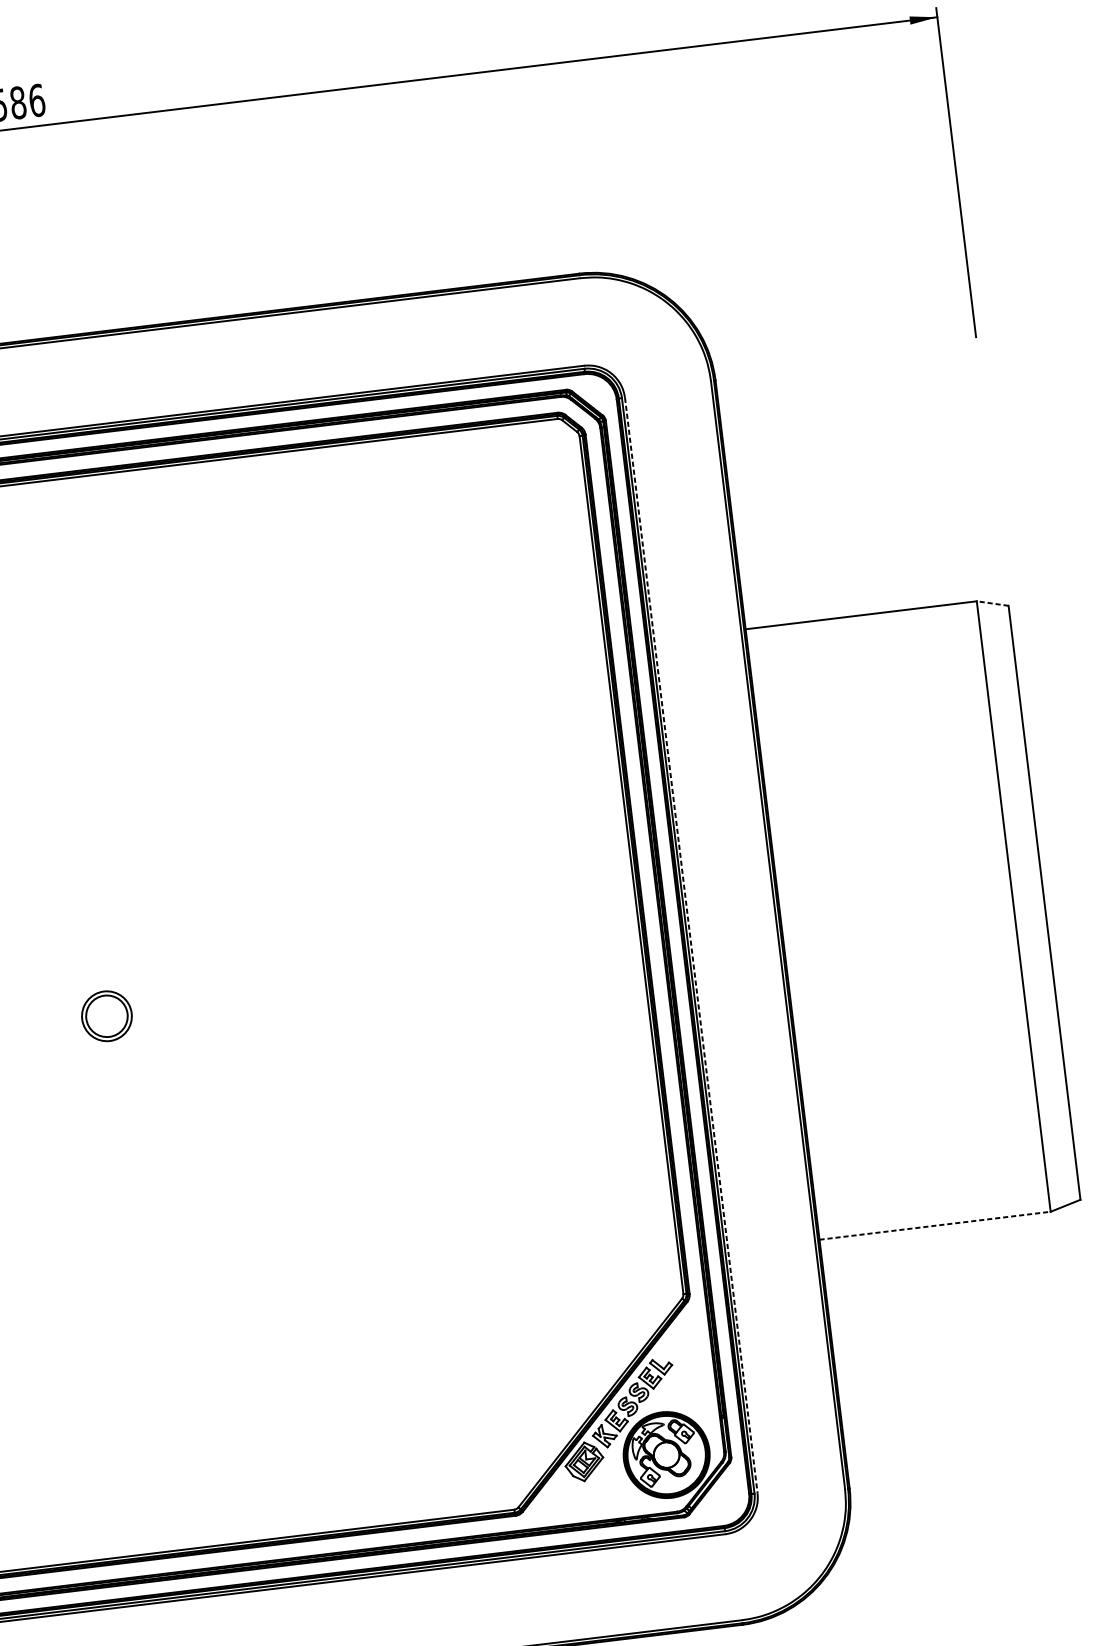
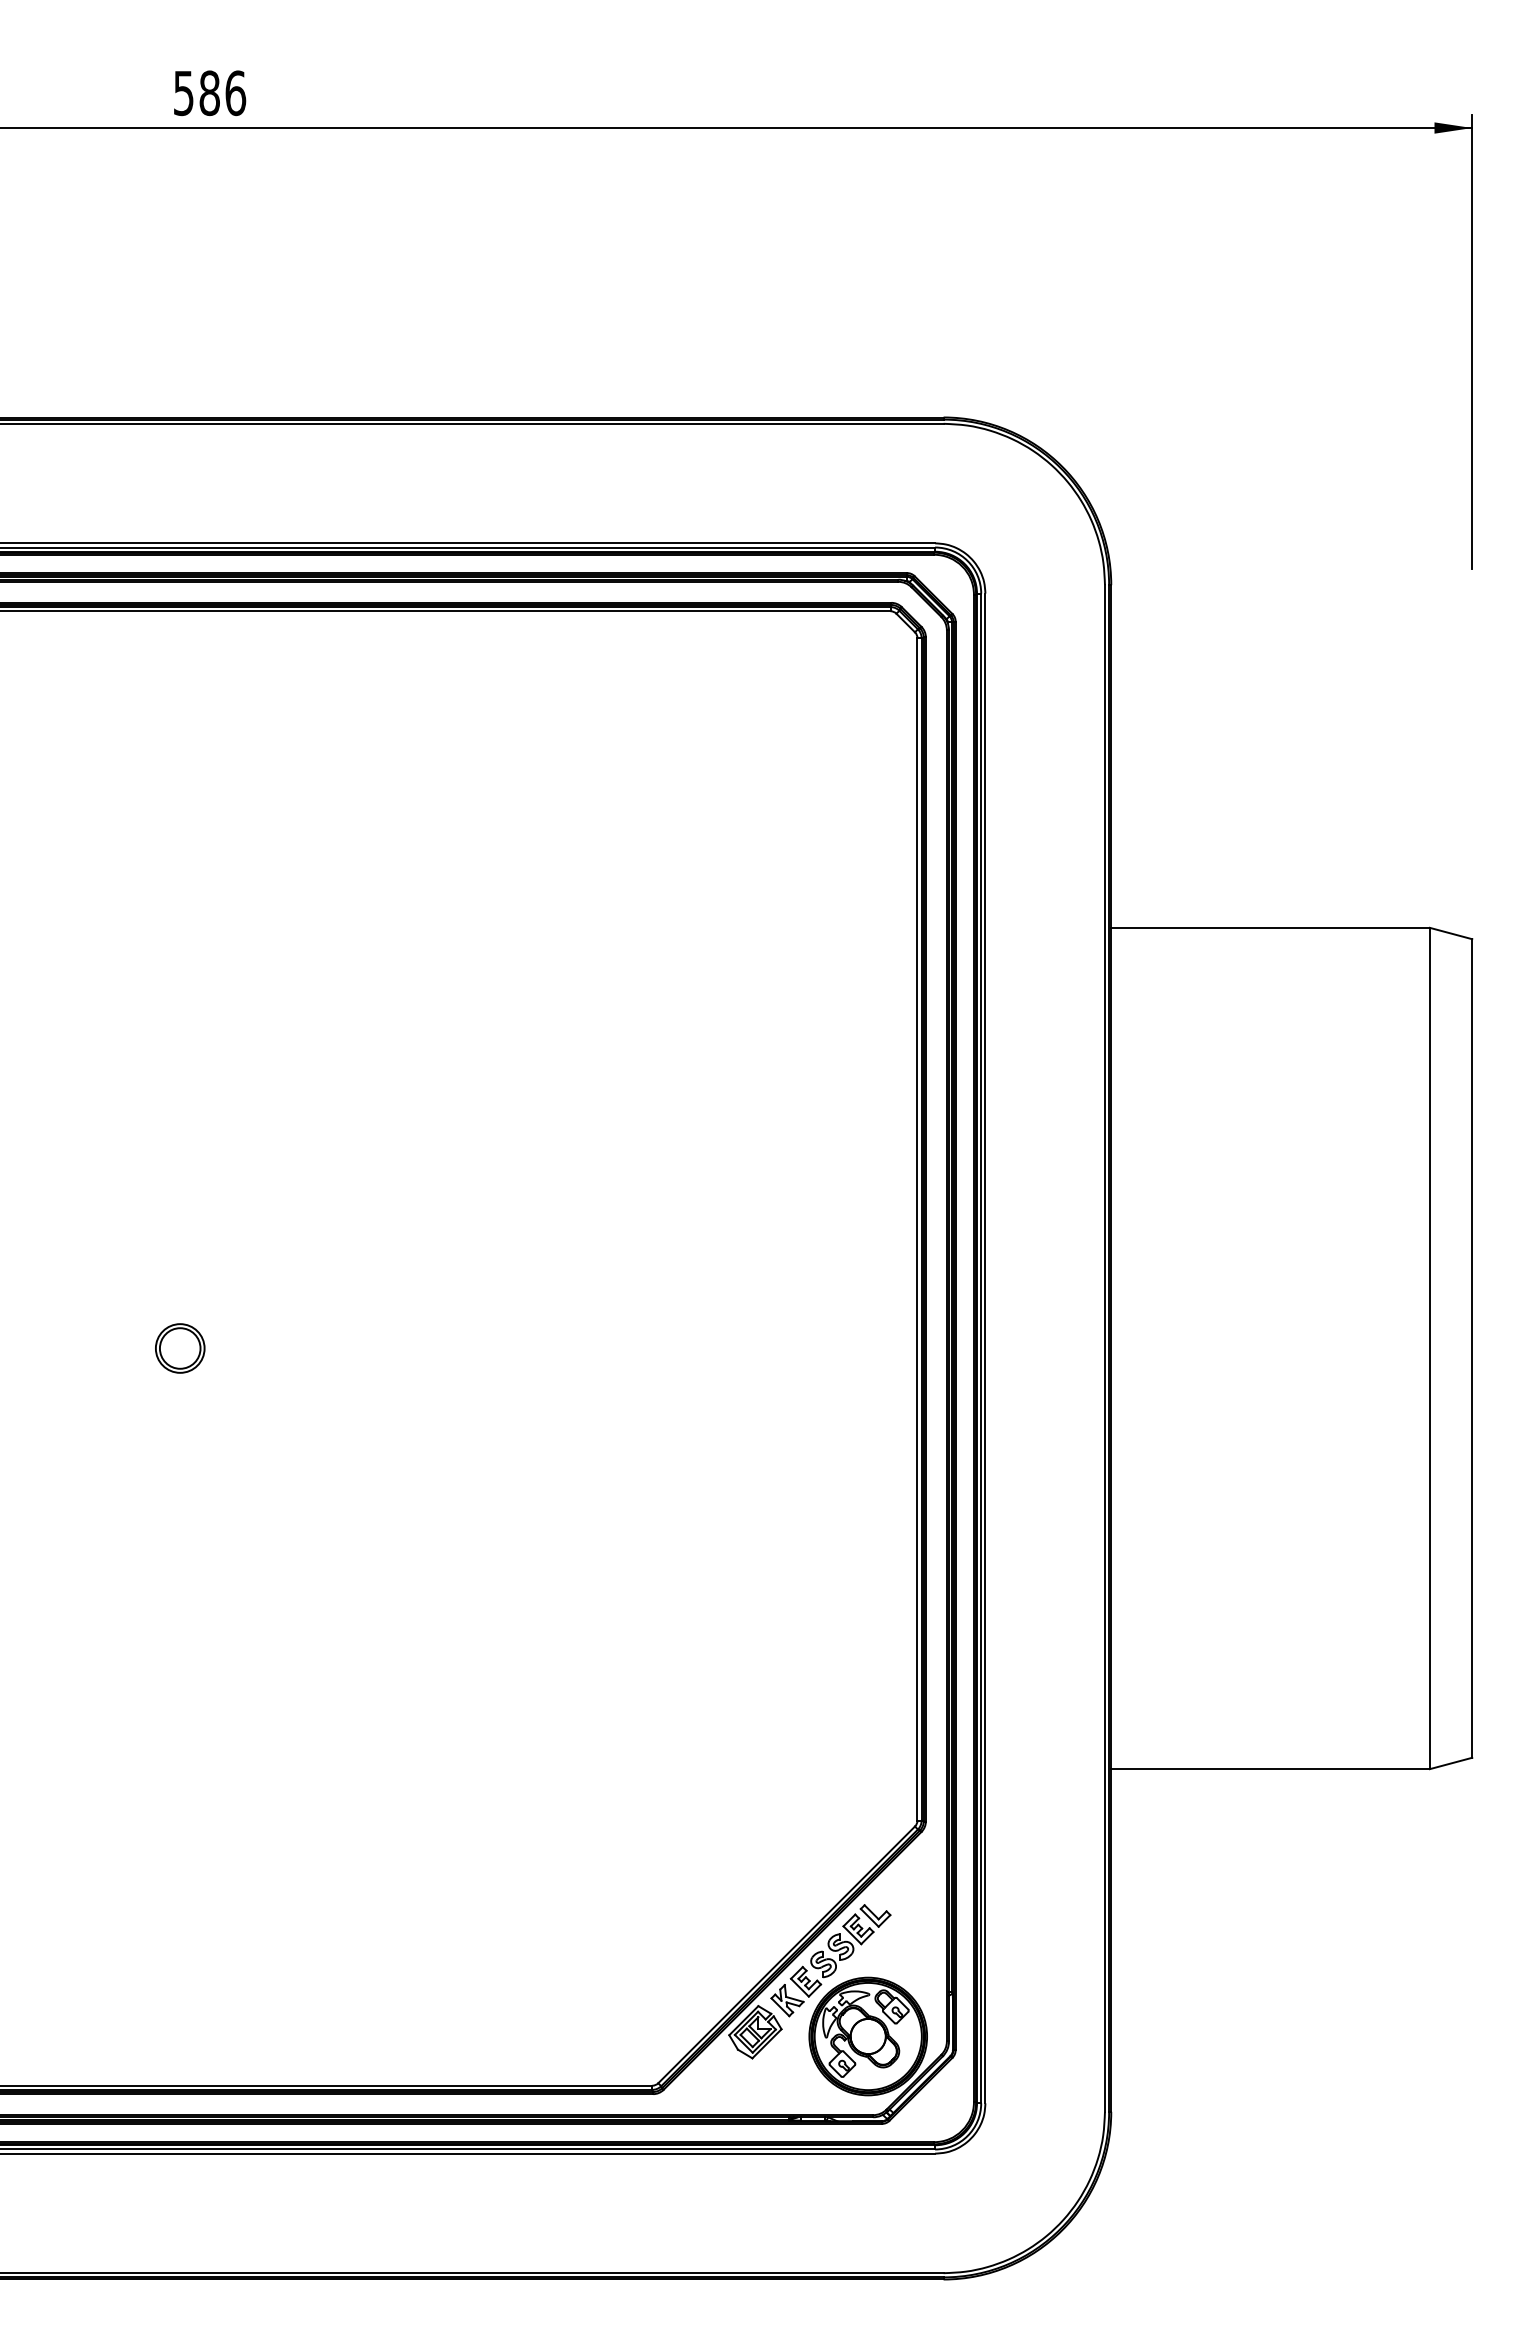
line: (993, 603) -> (1451, 933), dashed -> solid
line: (691, 945) -> (985, 1348), dashed -> solid
part: (107, 1016) -> (180, 1348), size x0.71
line: (935, 1225) -> (1271, 1769), dashed -> solid

